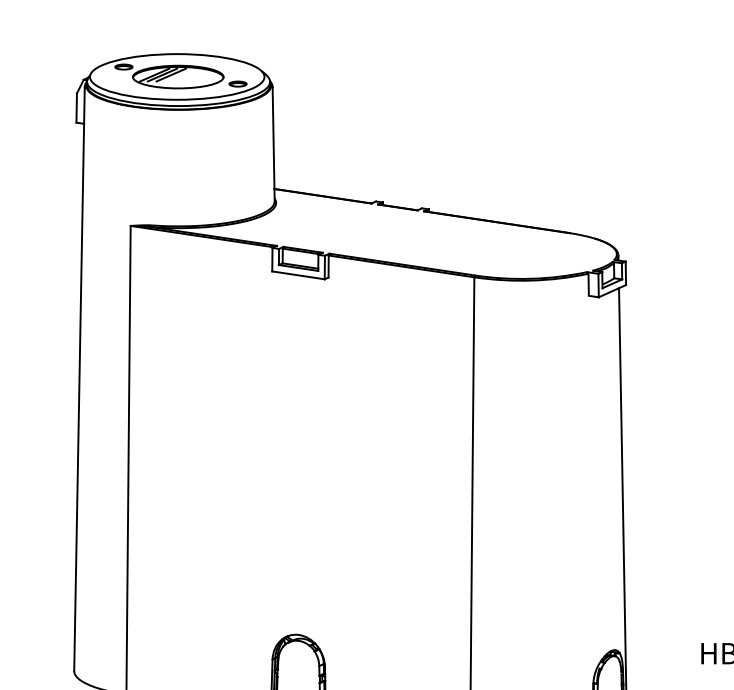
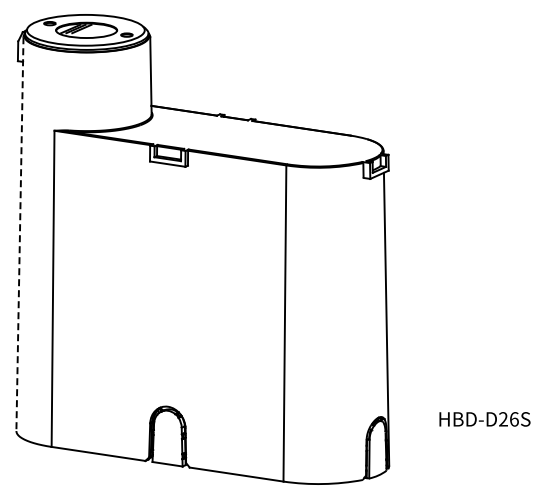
line: (78, 379) -> (19, 234), solid -> dashed

